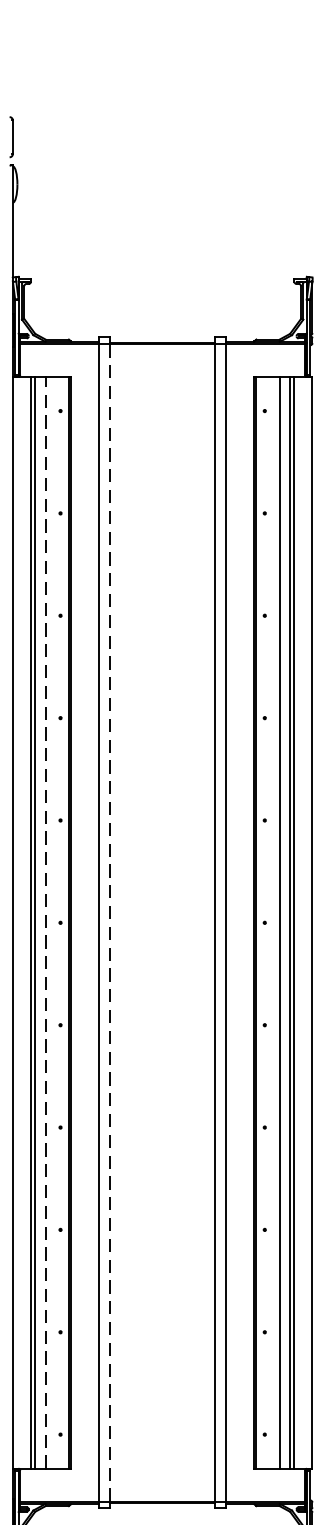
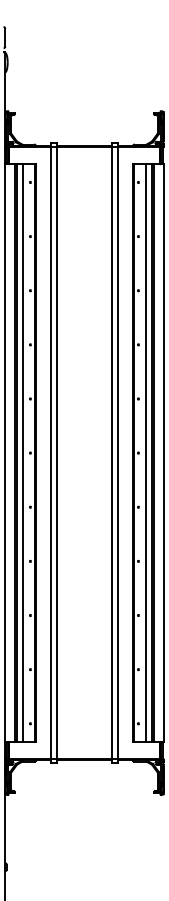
line: (109, 921) -> (56, 452), dashed -> solid
line: (45, 923) -> (22, 453), dashed -> solid

